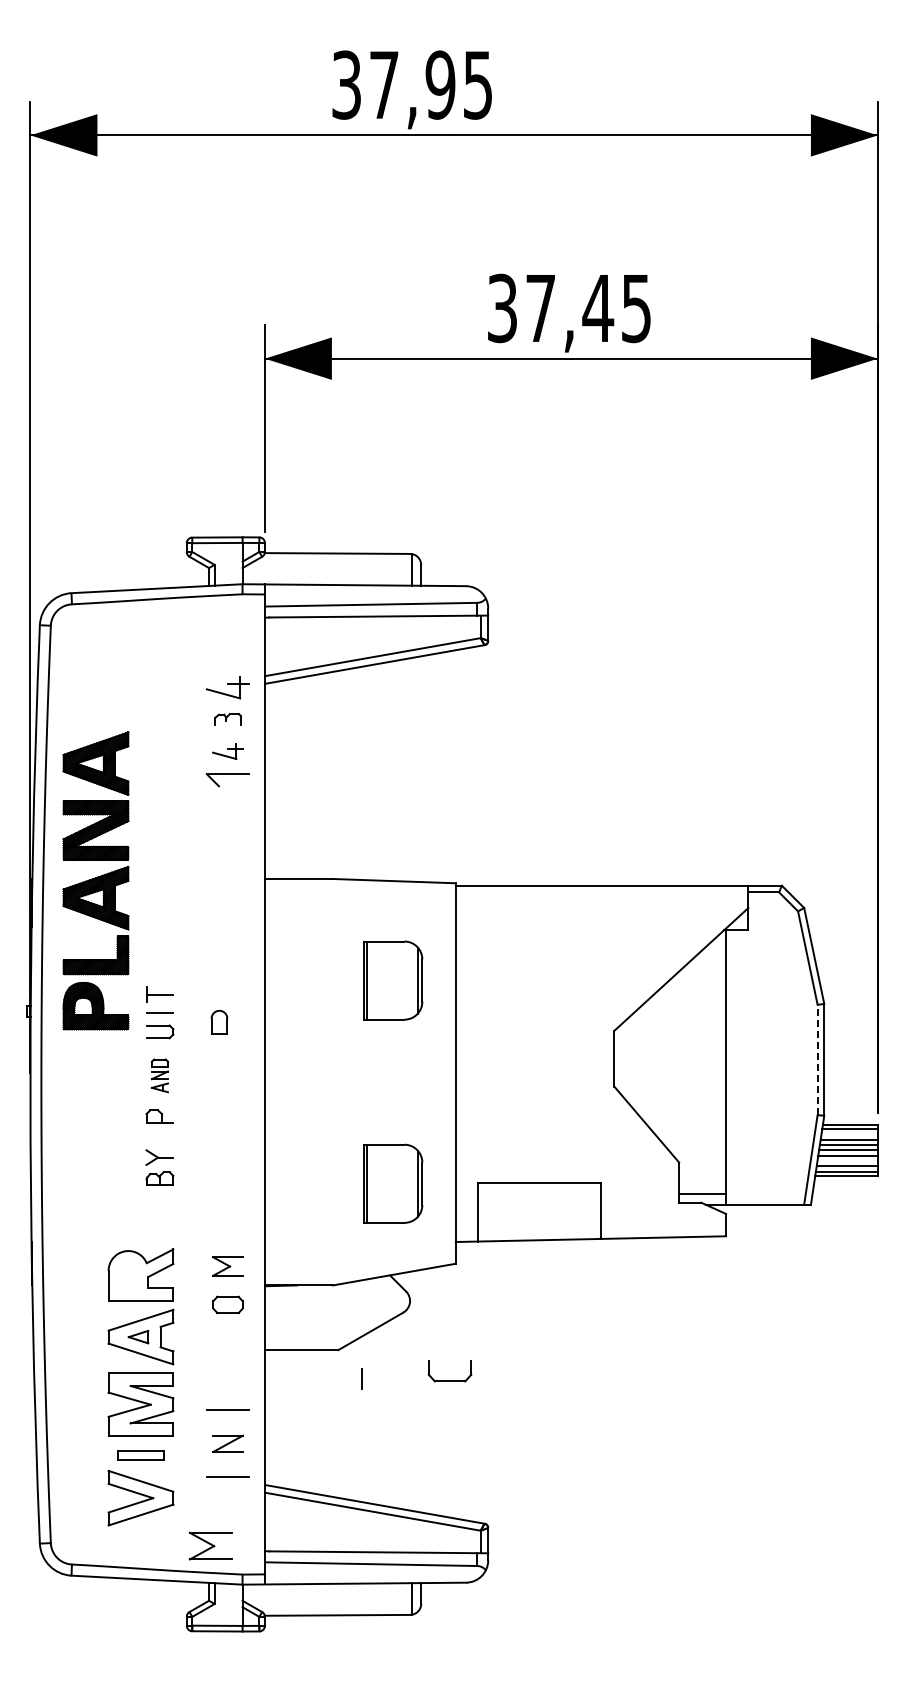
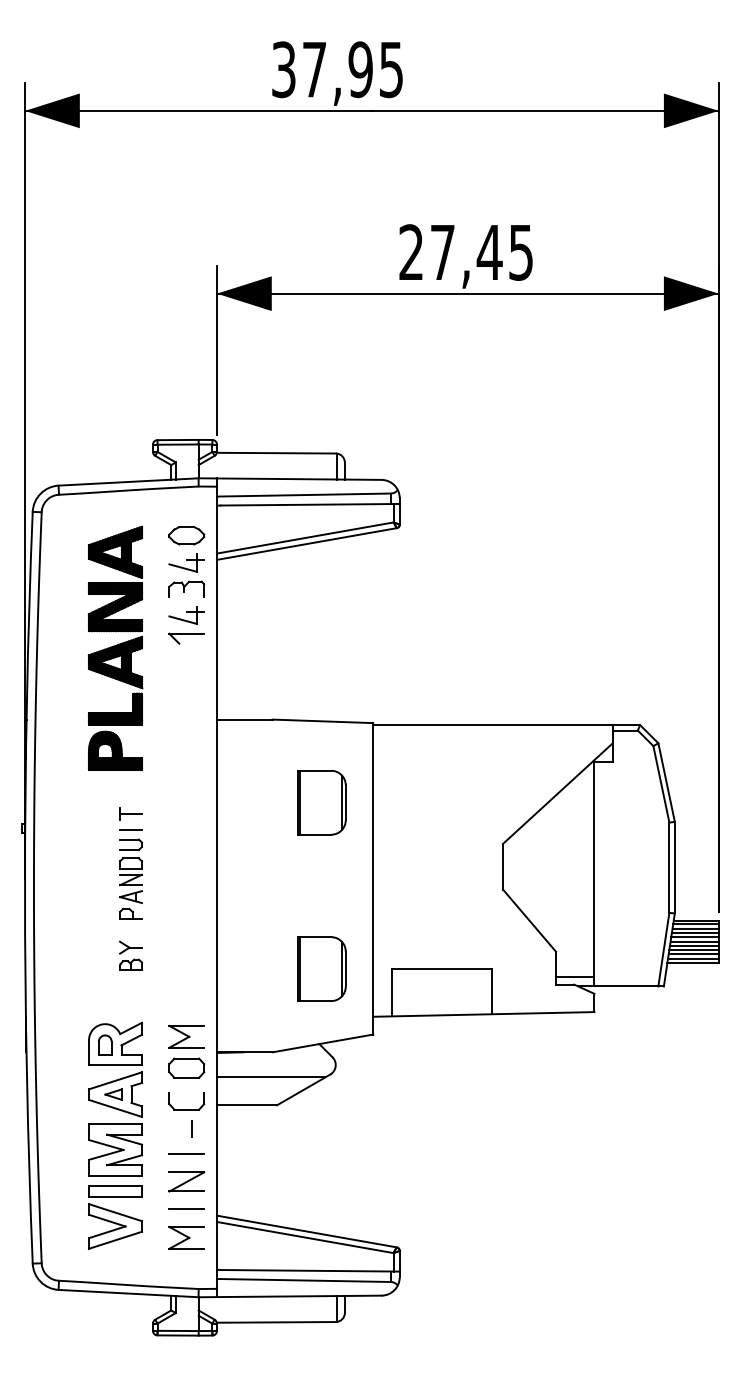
text: (502, 308) -> (411, 252), 37,45 -> 27,45
part: (227, 654) -> (186, 535), added
part: (227, 719) -> (186, 589), size x1.67
part: (227, 751) -> (186, 615), size x1.43
part: (95, 880) -> (115, 647), moved
part: (219, 1021) -> (105, 1044), moved
line: (817, 1059) -> (669, 867), dashed -> solid
part: (159, 1075) -> (130, 880), size x1.67
line: (849, 1134) -> (695, 928), added
line: (847, 1160) -> (693, 950), added
part: (227, 1266) -> (186, 1036), size x1.43
part: (227, 1304) -> (186, 1067), size x1.43
line: (331, 1315) -> (271, 1076), added
line: (361, 1378) -> (191, 1128), moved
part: (449, 1380) -> (186, 1108), moved
part: (227, 1443) -> (186, 1181), size x1.43
part: (140, 1455) -> (115, 1191), size x1.43
part: (210, 1545) -> (186, 1237), moved

